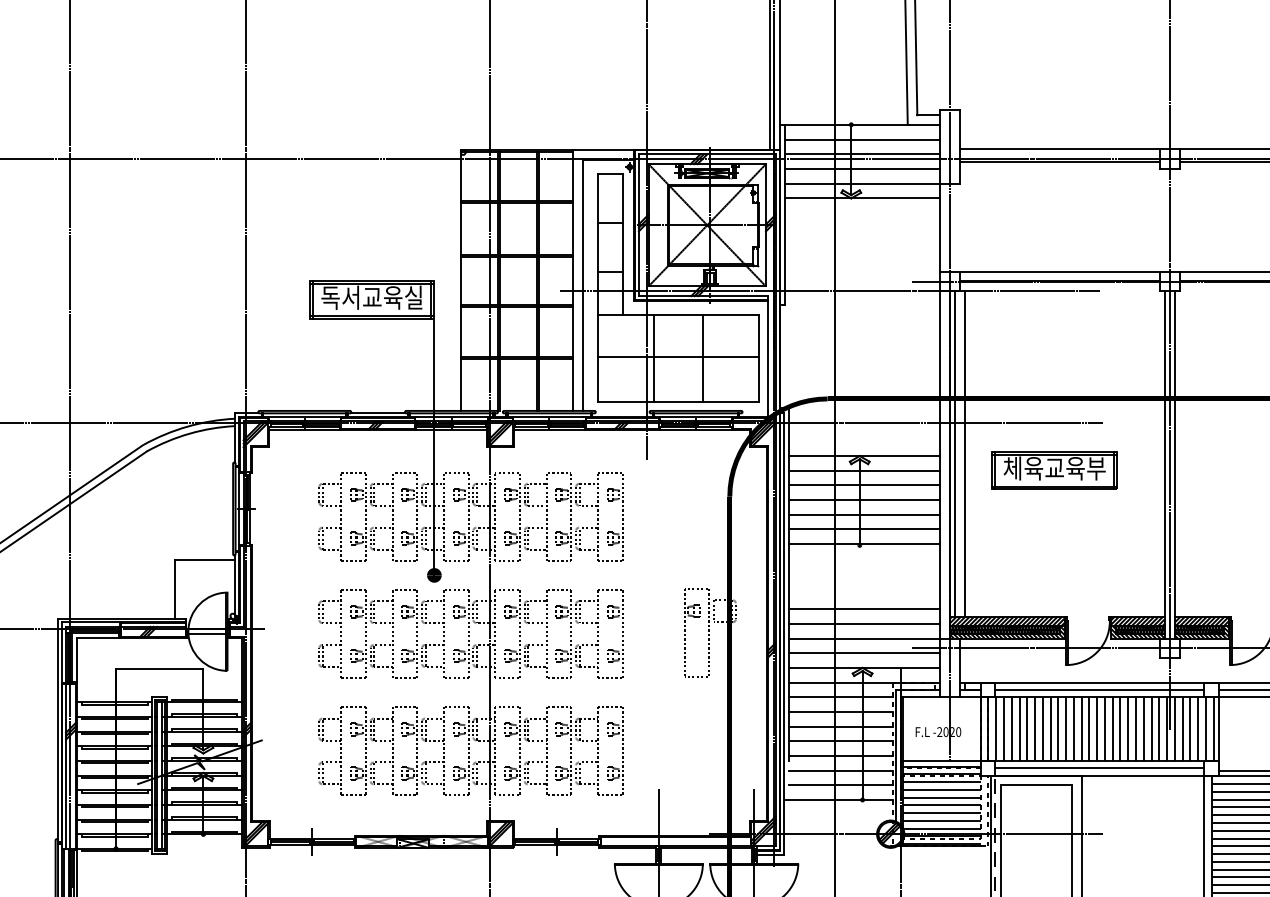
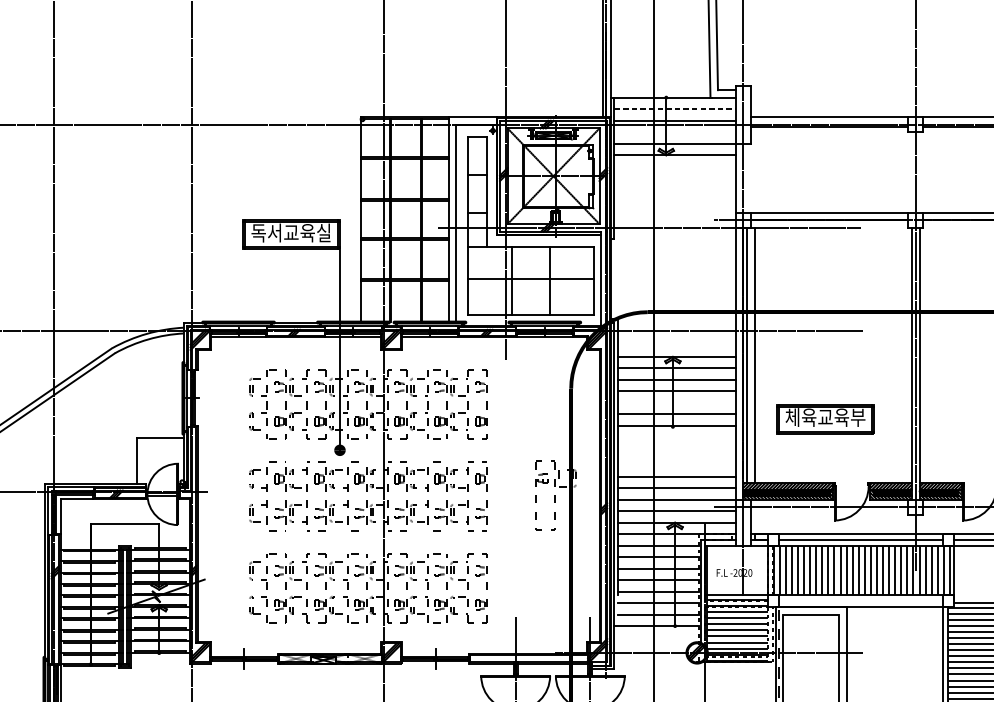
line: (862, 139) -> (675, 109), solid -> dashed
line: (862, 169) -> (675, 132), removed
part: (1054, 470) -> (825, 419), moved
line: (864, 514) -> (676, 402), removed
line: (1099, 768) -> (860, 601), removed

